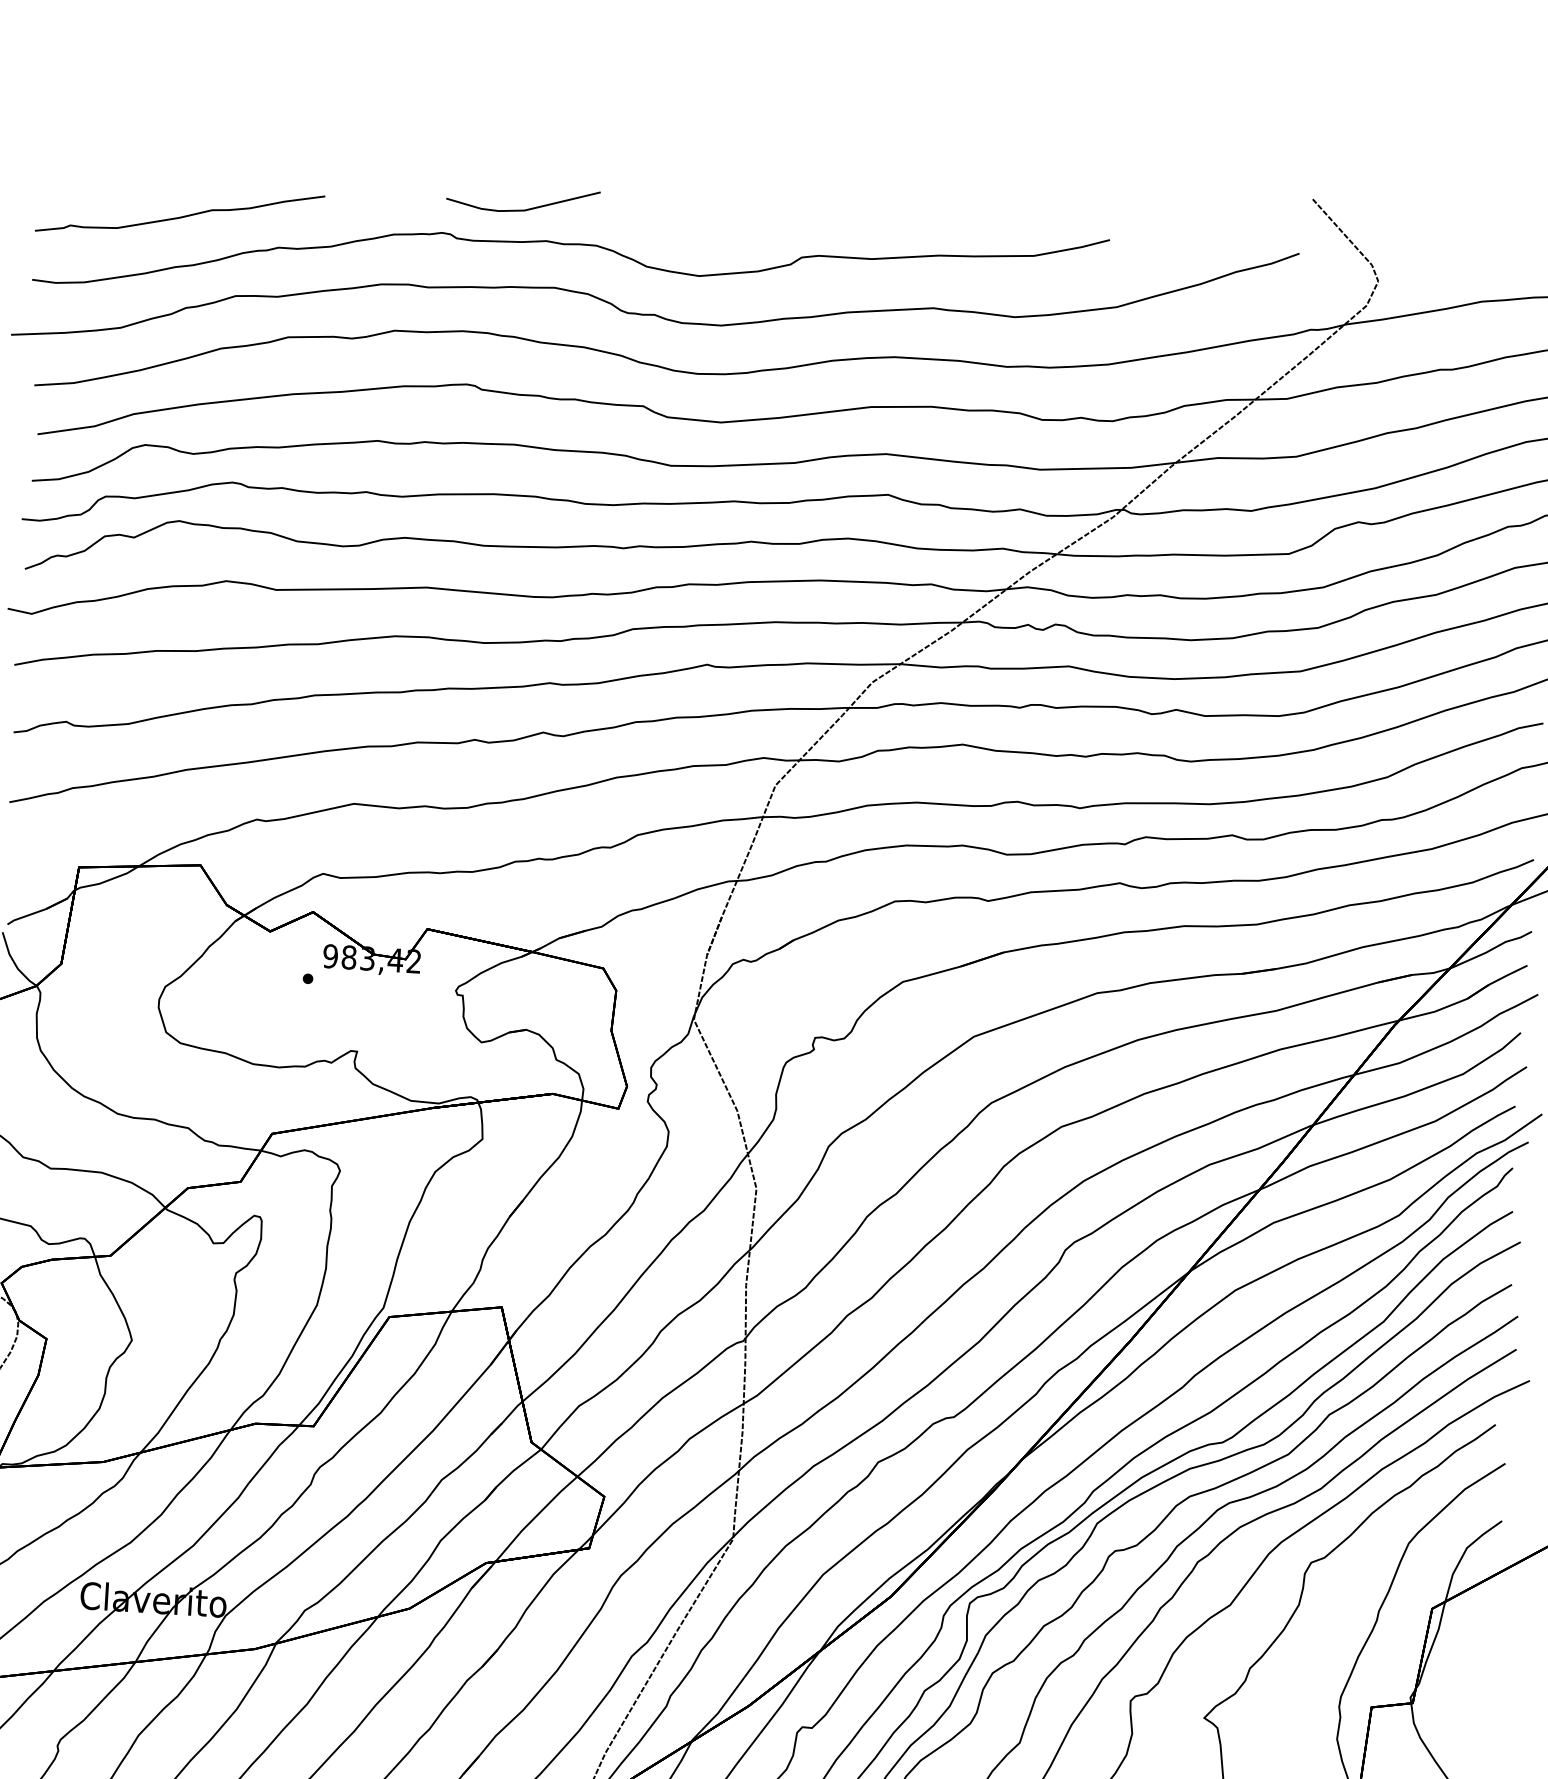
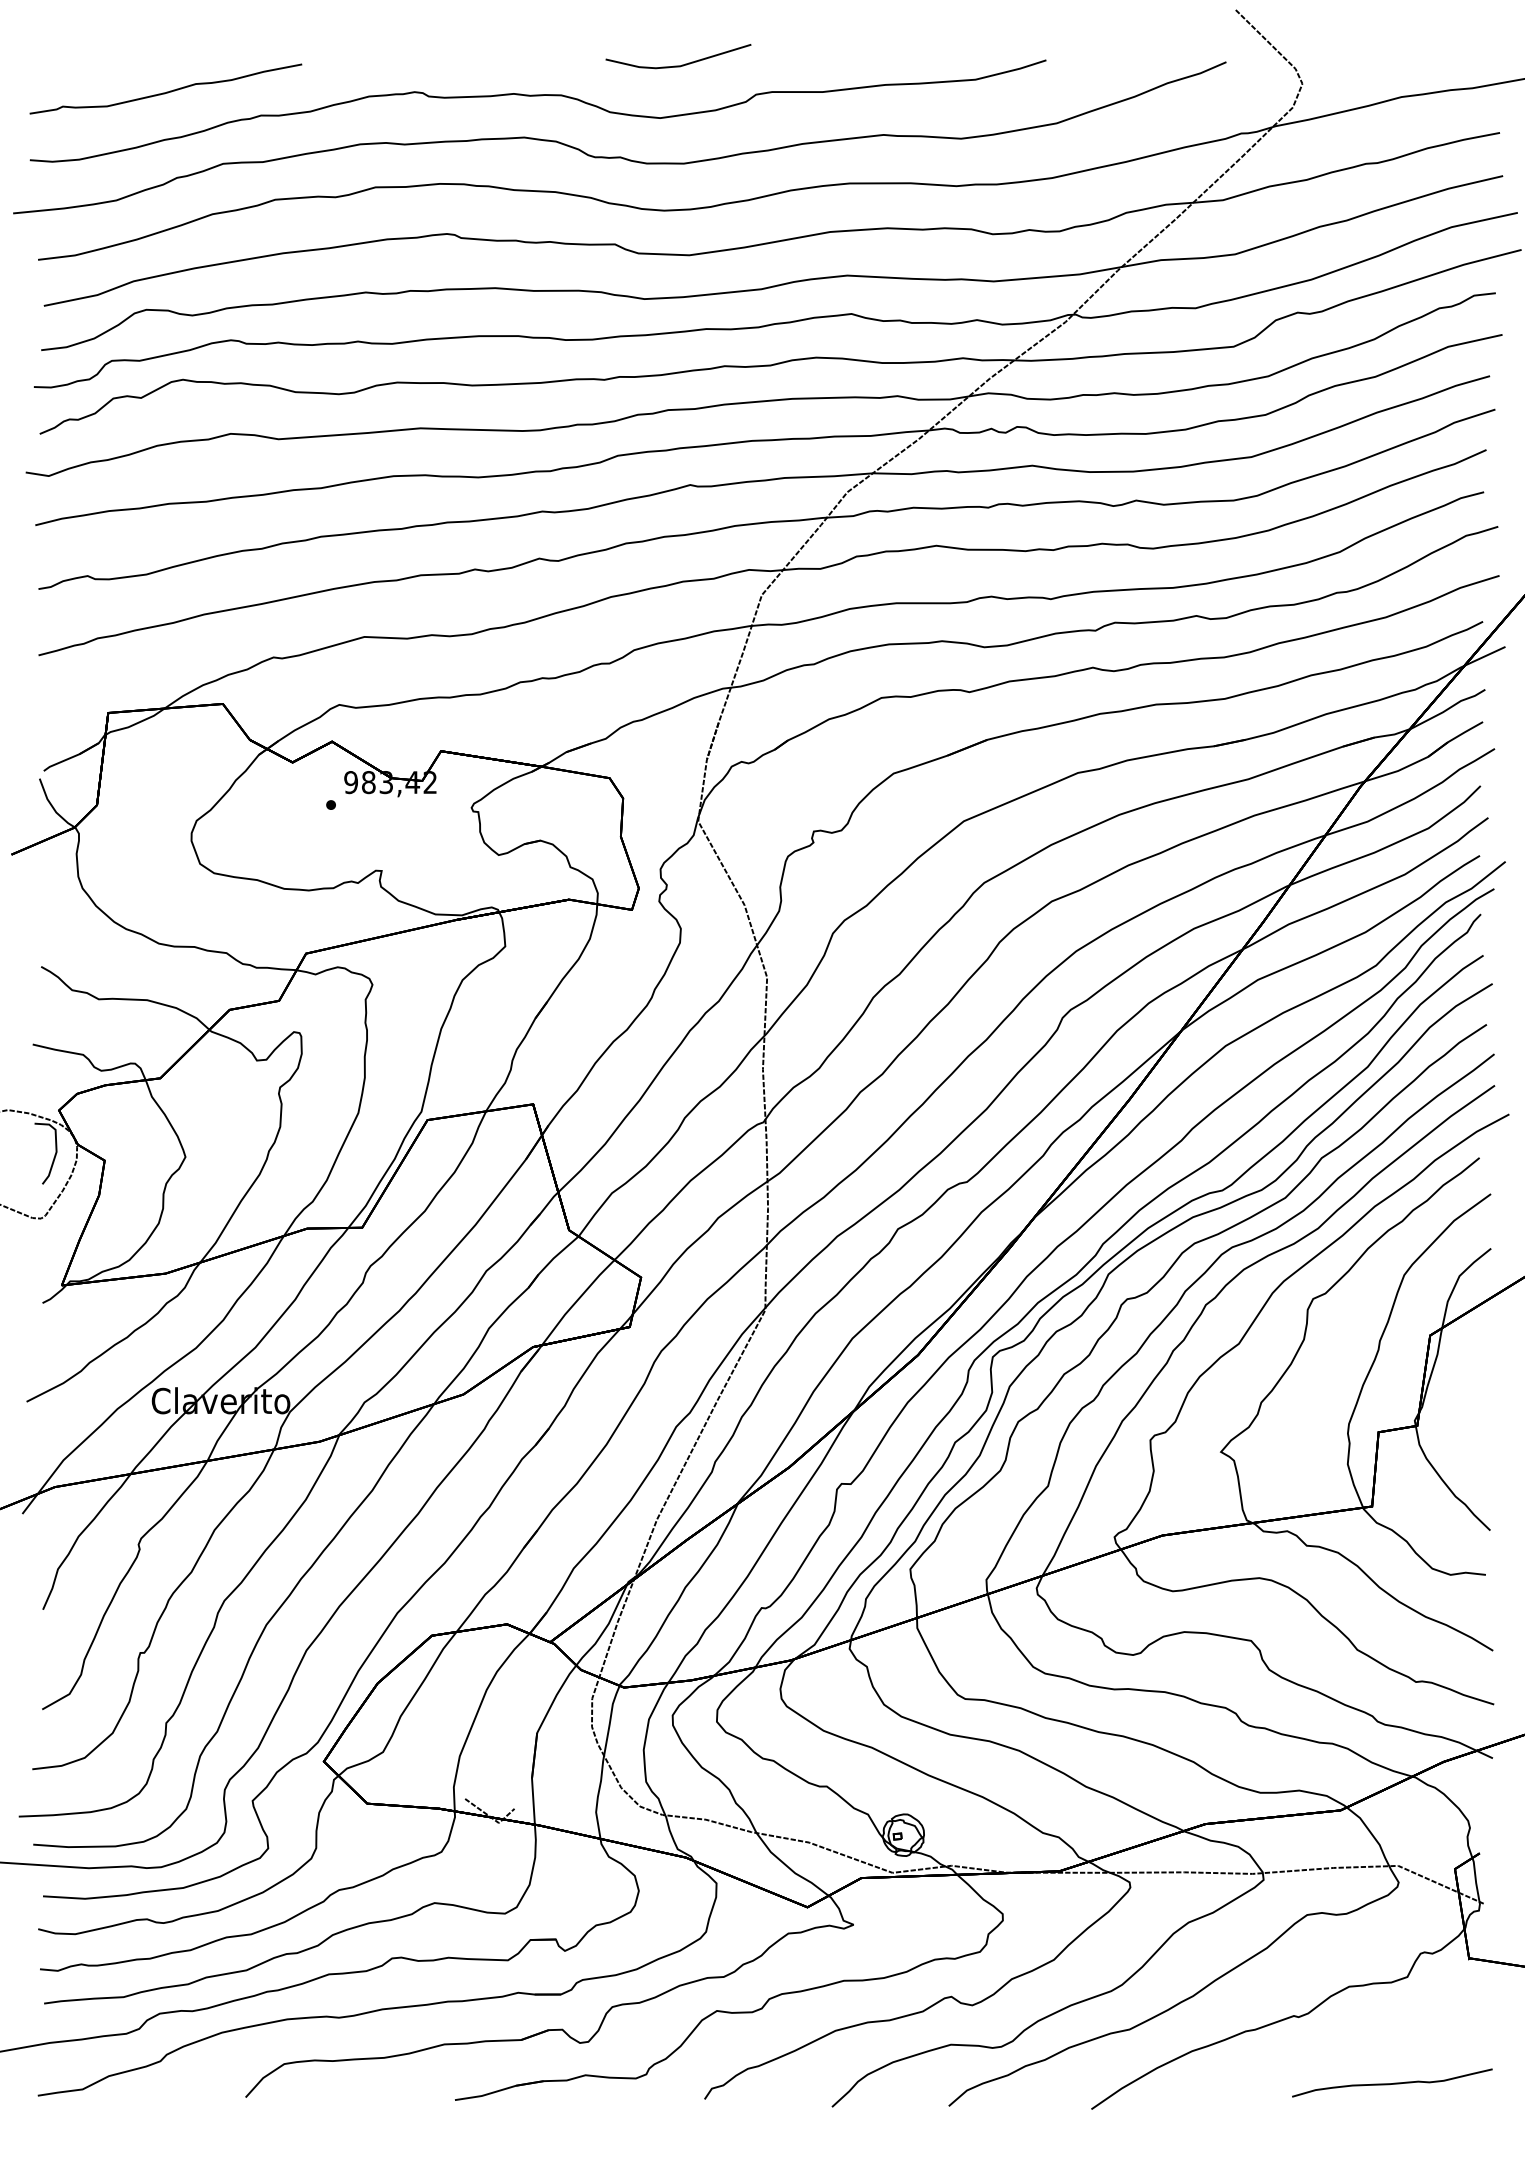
line: (526, 208) -> (682, 64), moved

